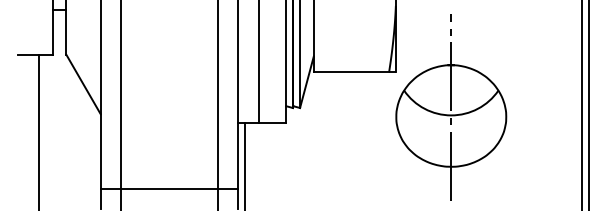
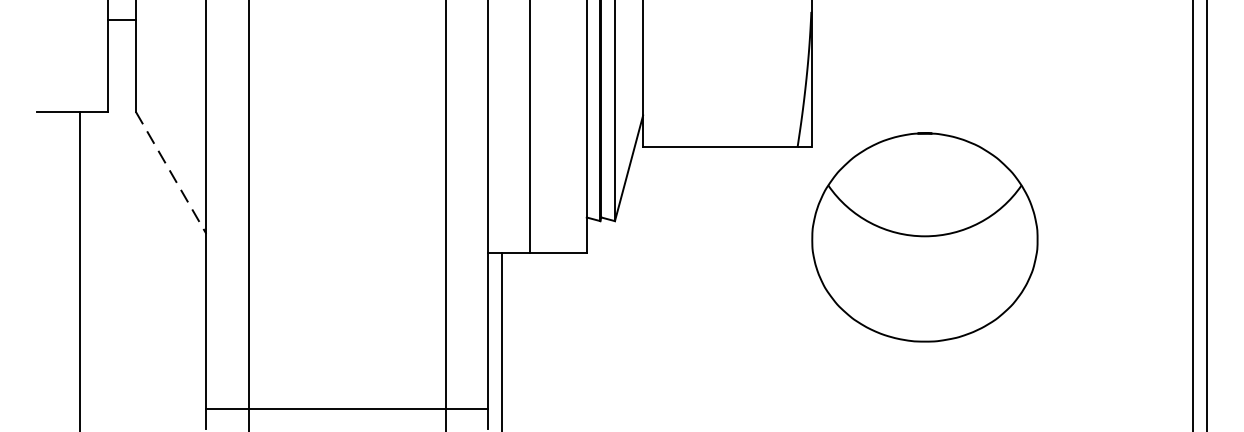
line: (83, 84) -> (171, 172), solid -> dashed
line: (451, 107) -> (925, 220), removed
line: (169, 188) -> (347, 408), moved

